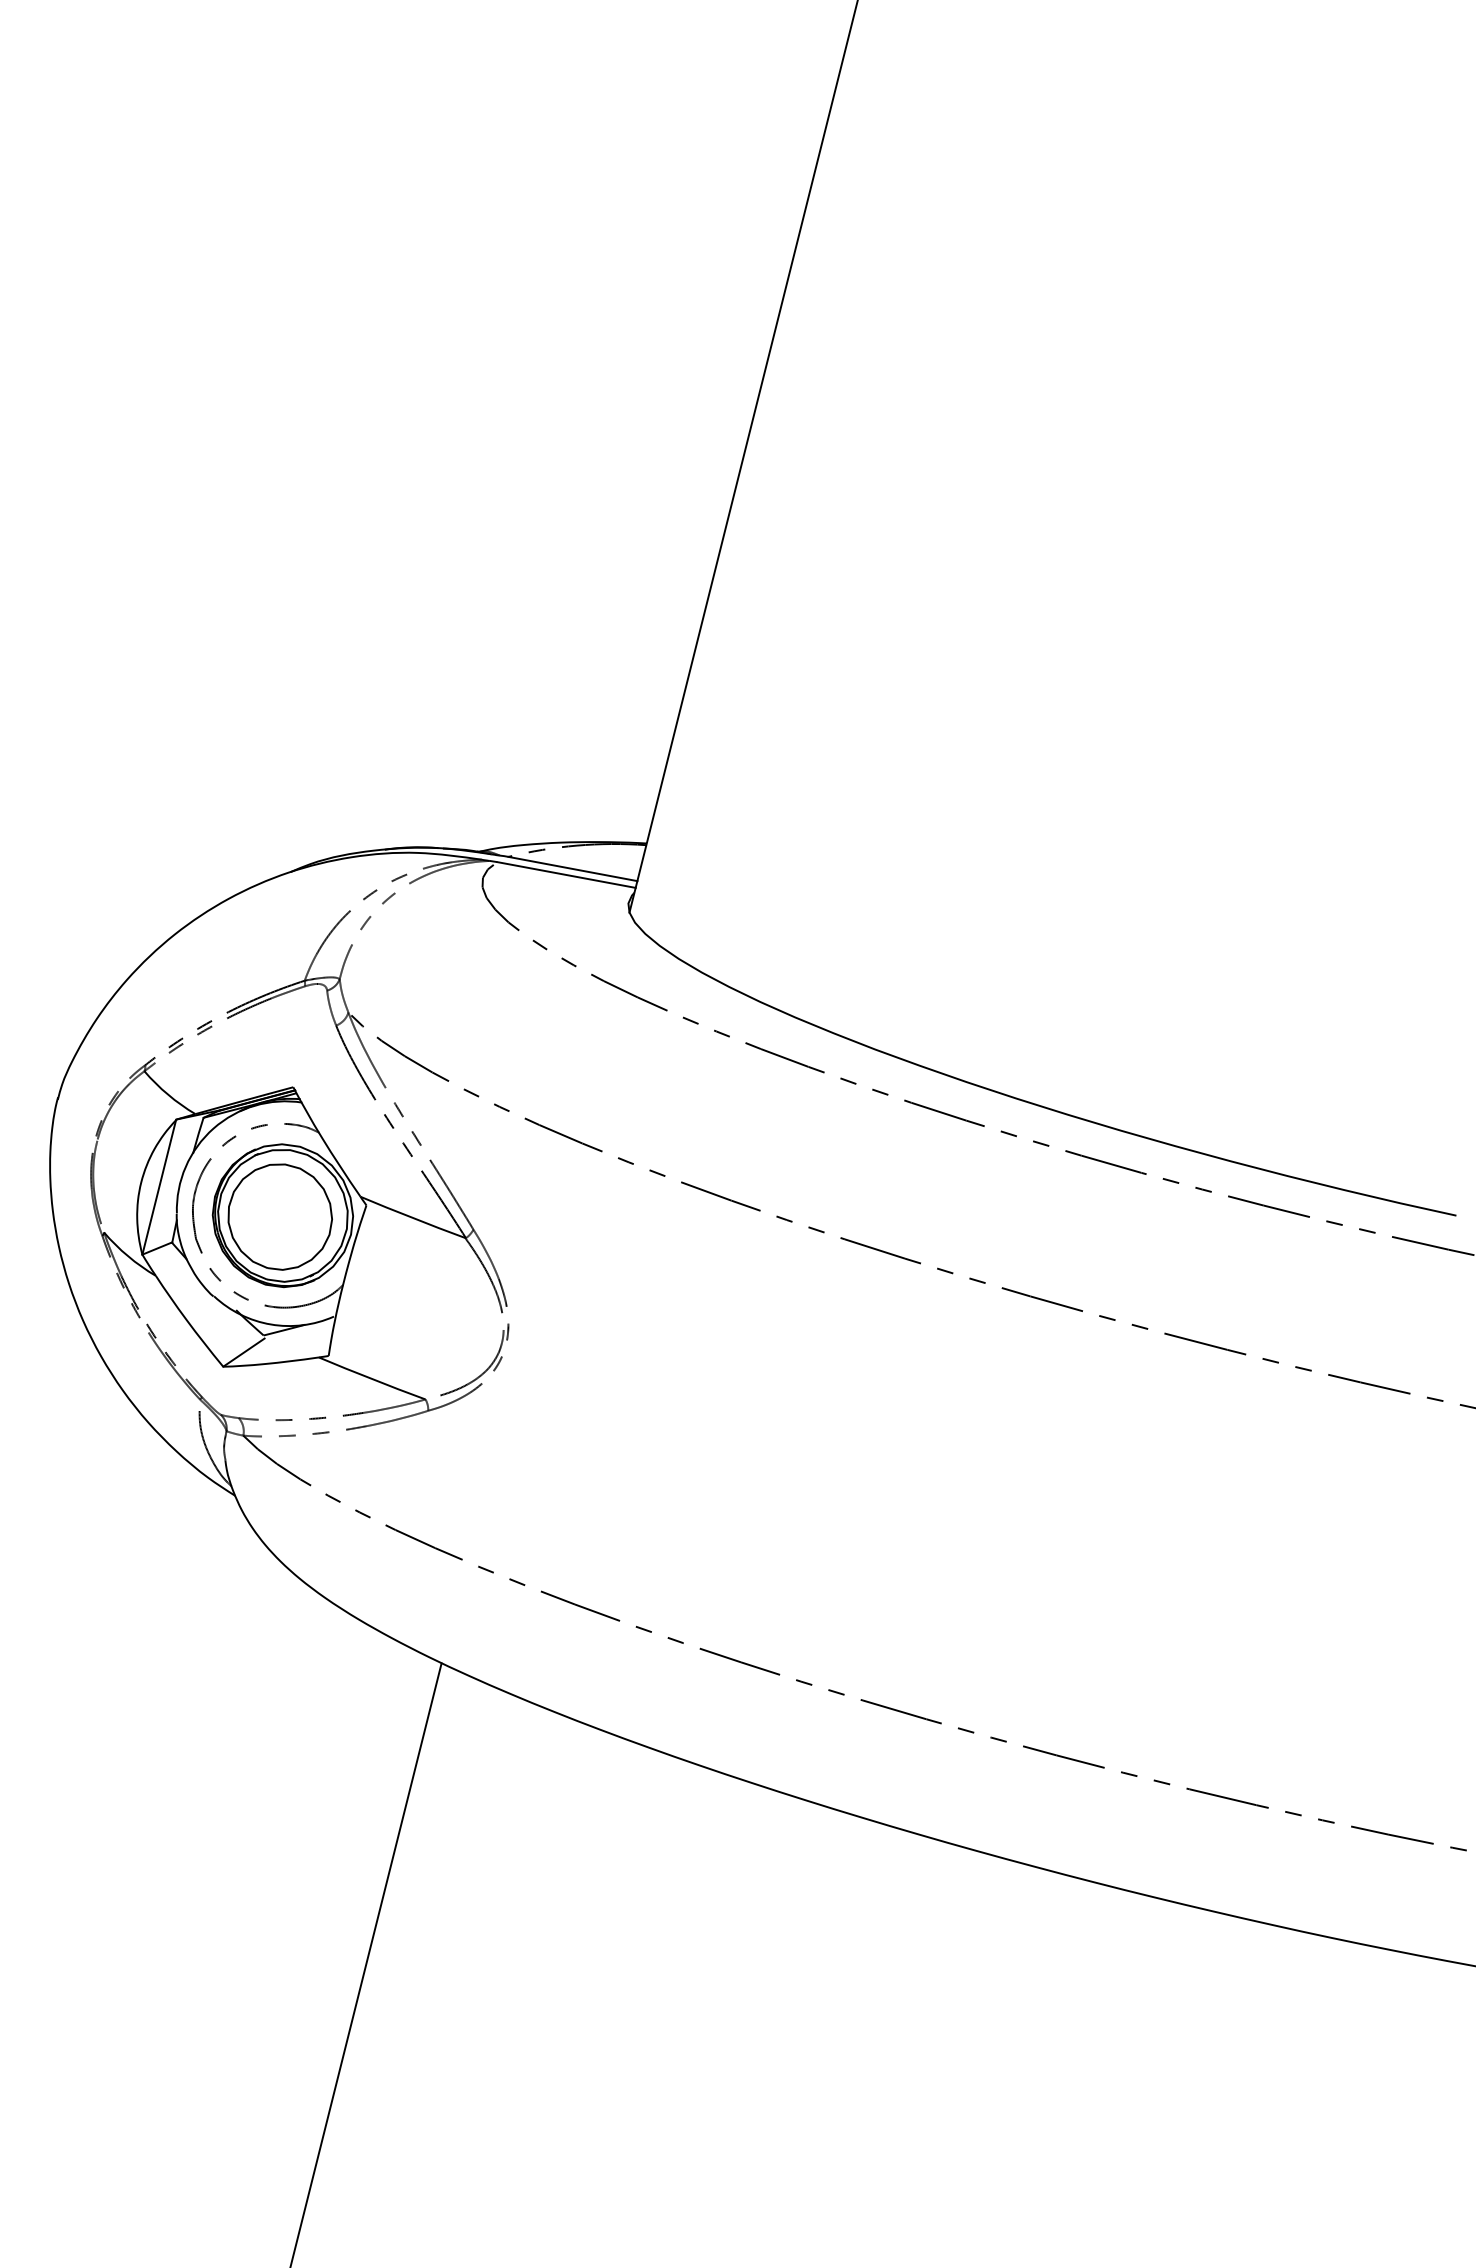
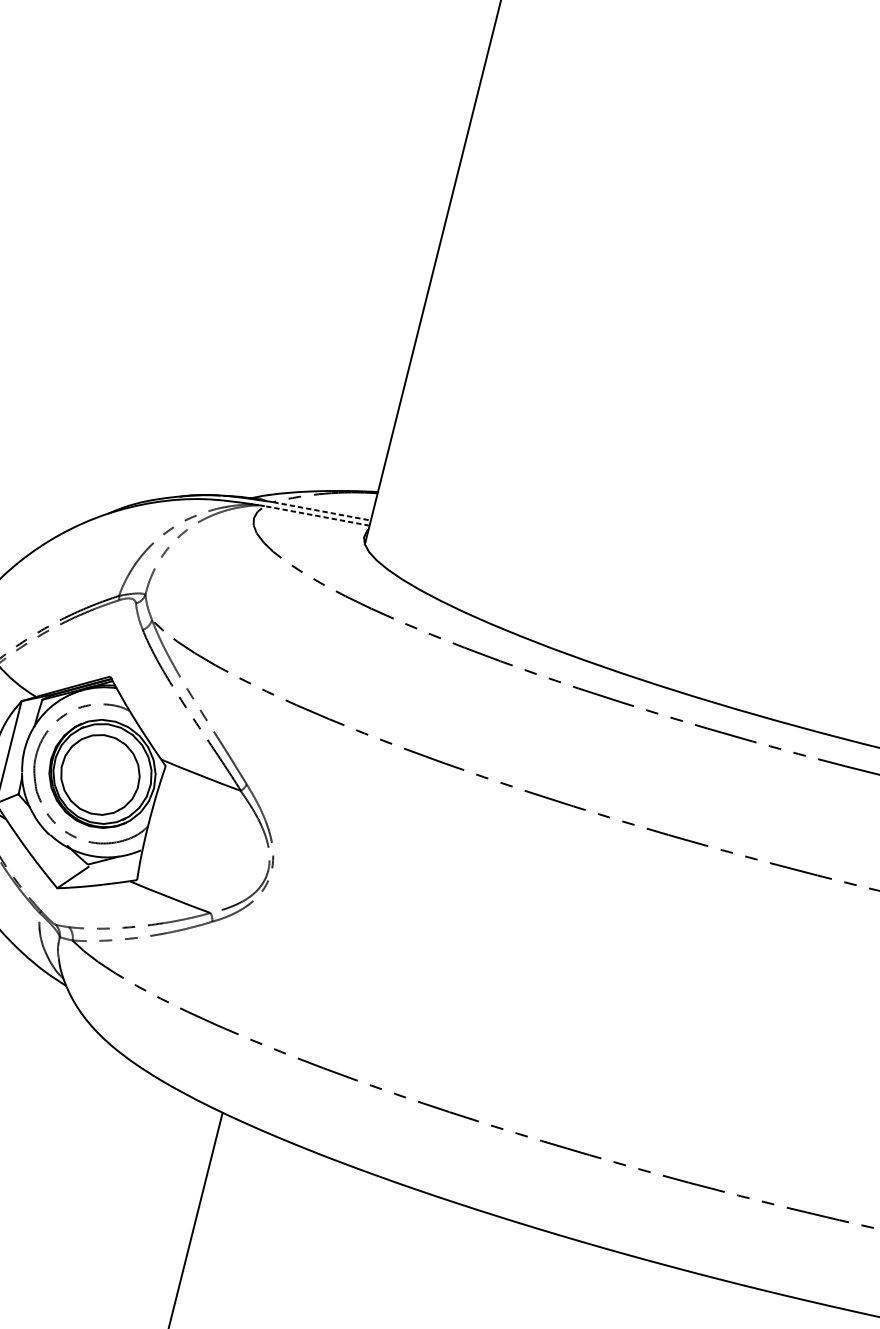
line: (573, 869) -> (322, 511), solid -> dashed
line: (566, 874) -> (317, 515), solid -> dashed

